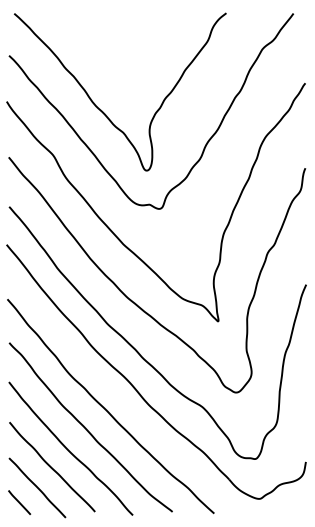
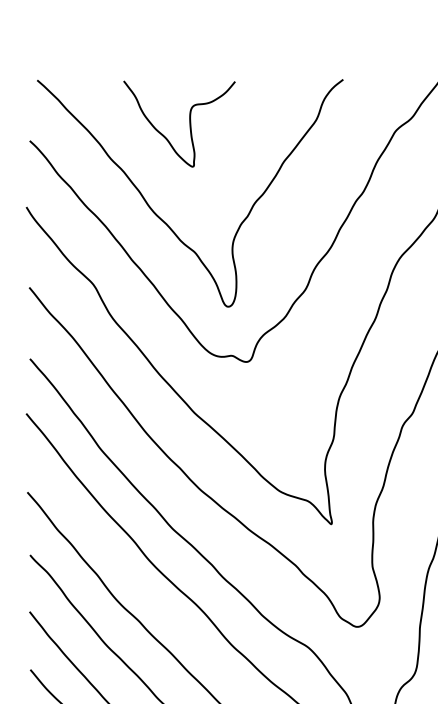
curve: (119, 44) -> (189, 124), added

